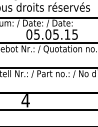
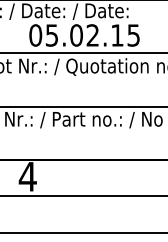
text: (55, 34) -> (91, 35), 05.05.15 -> 05.02.15

